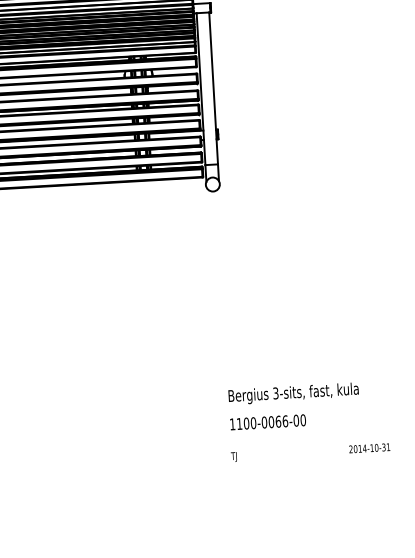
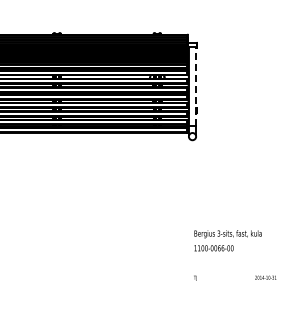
line: (213, 87) -> (195, 86), solid -> dashed
text: (293, 405) -> (227, 240), moved

